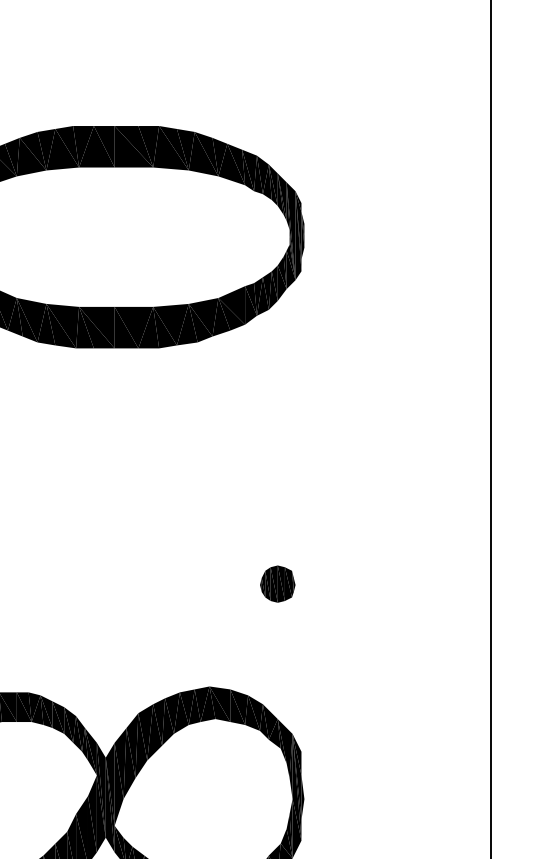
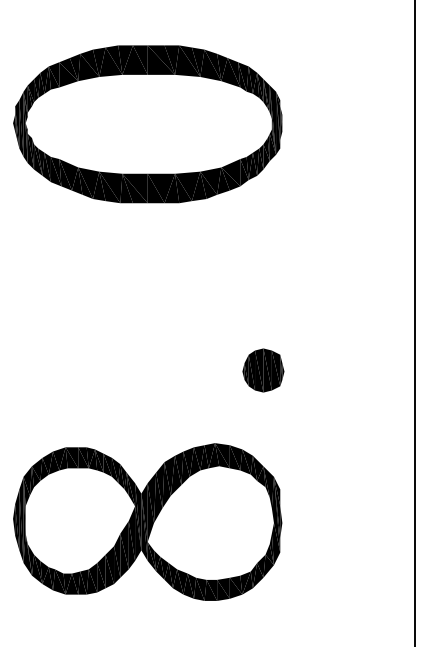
part: (277, 584) -> (263, 370), size x1.67

